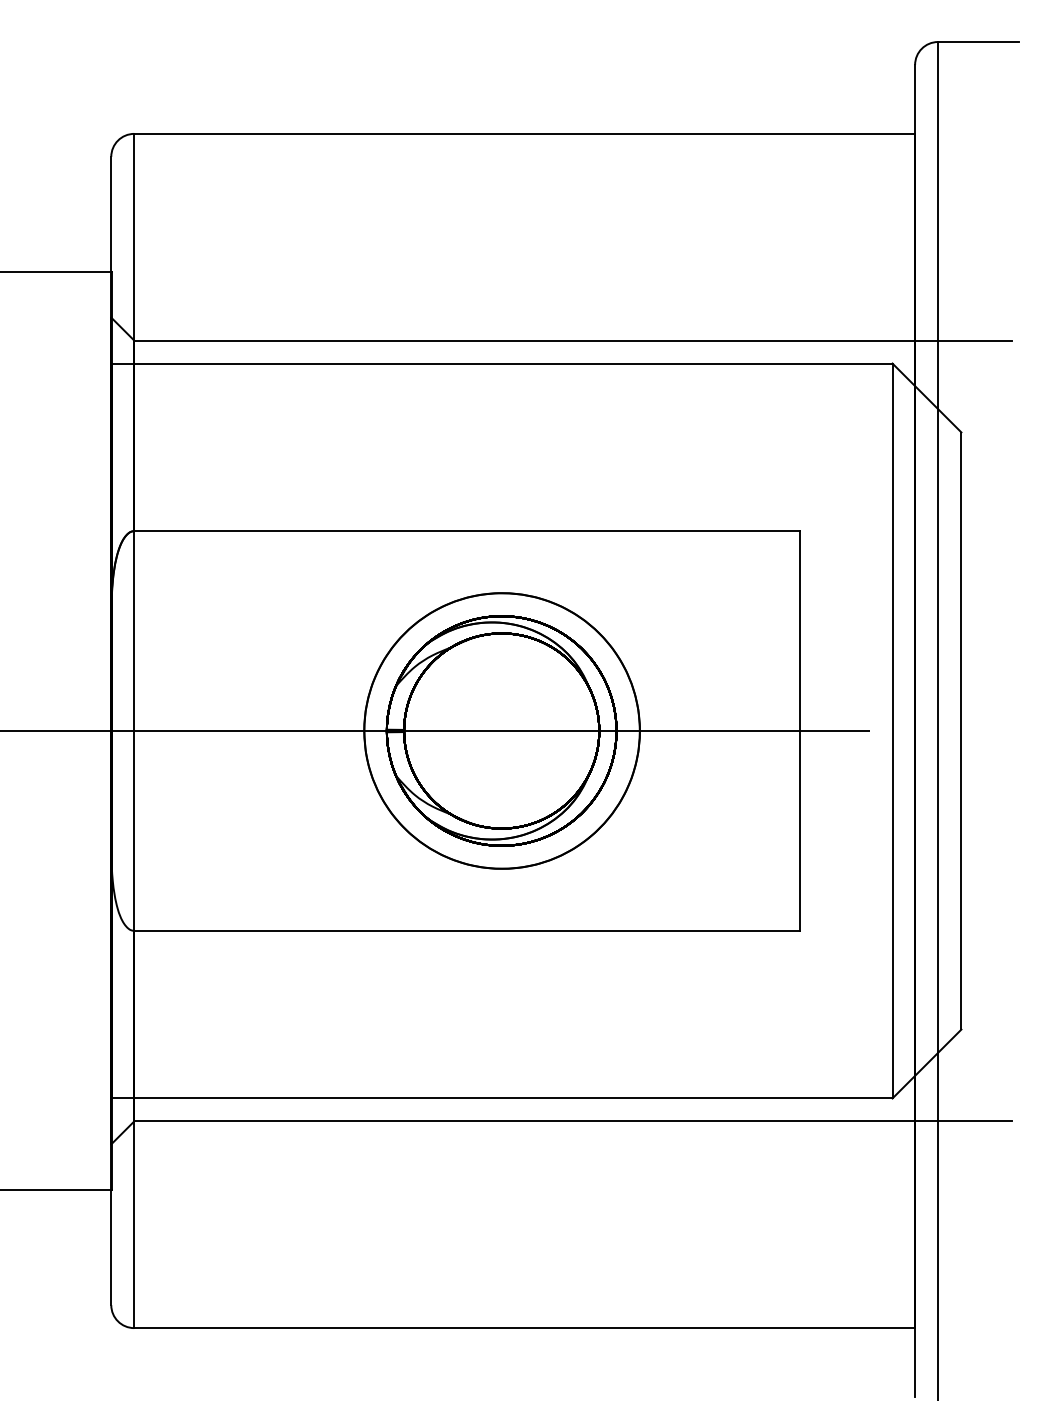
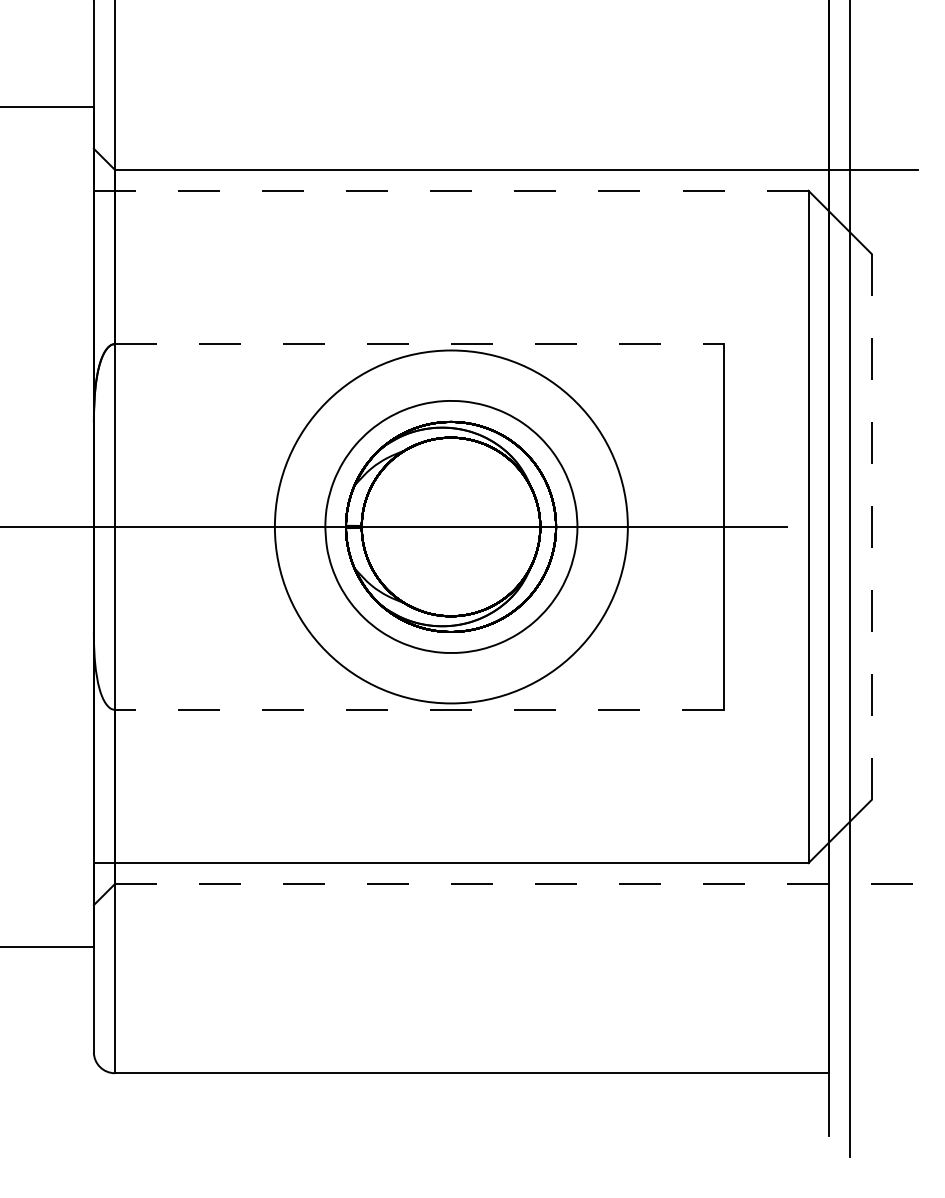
line: (501, 363) -> (450, 190), solid -> dashed
line: (467, 531) -> (419, 344), solid -> dashed
circle: (501, 730) -> (450, 526), size x1.4
line: (961, 731) -> (871, 527), solid -> dashed
line: (466, 930) -> (418, 709), solid -> dashed
line: (573, 1121) -> (516, 884), solid -> dashed

